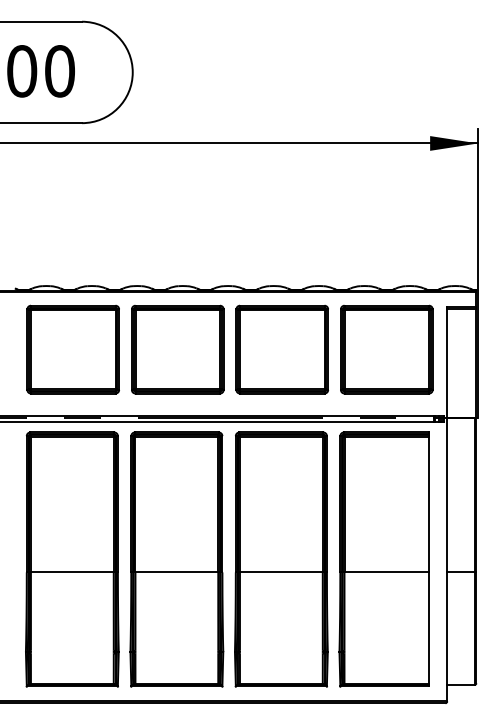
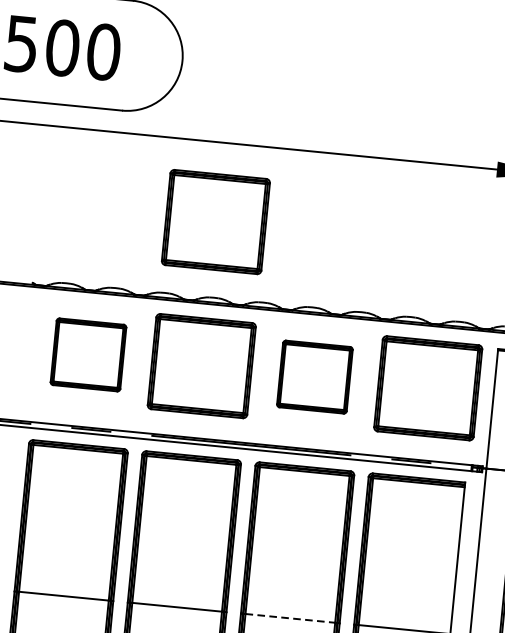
part: (177, 216) -> (215, 221), added
part: (72, 349) -> (87, 354), size x0.7
part: (281, 349) -> (314, 376), size x0.7
line: (281, 572) -> (290, 618), solid -> dashed

